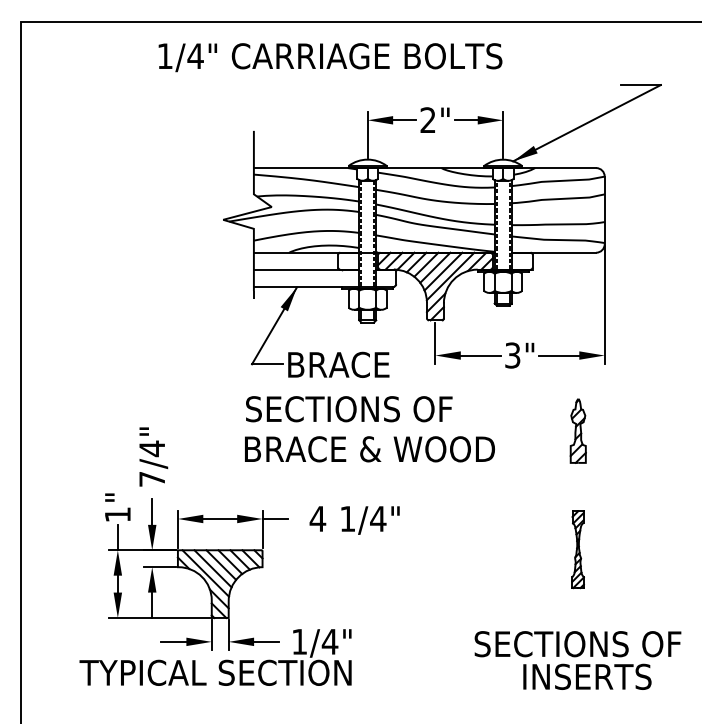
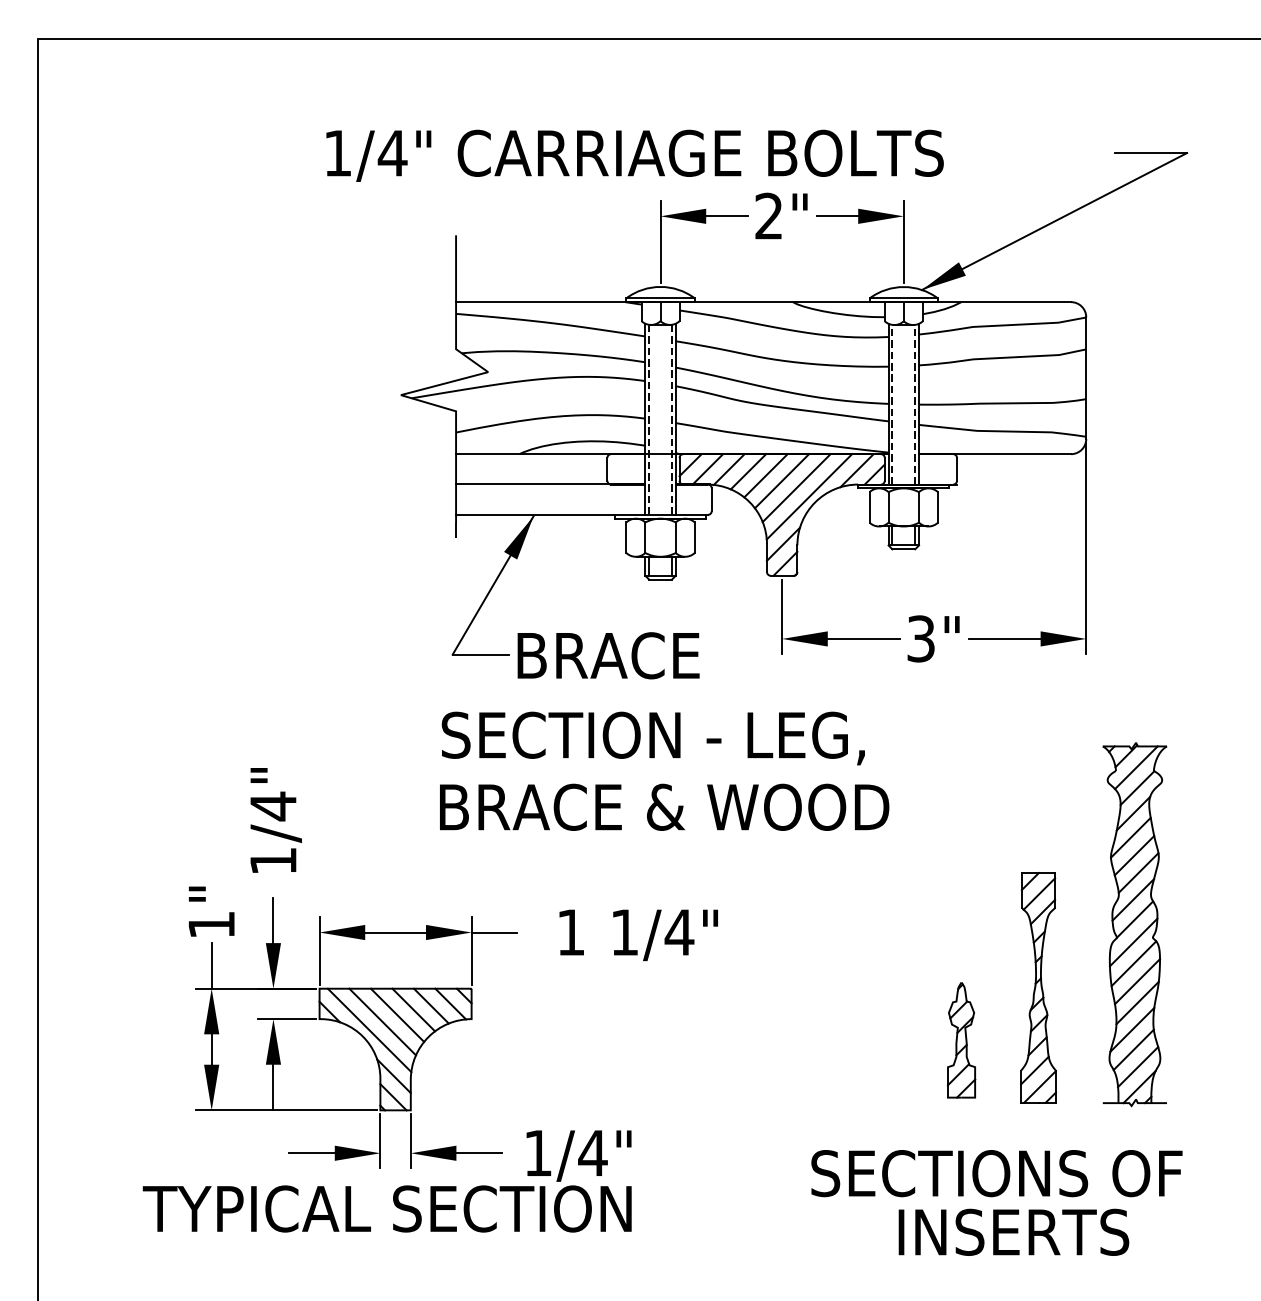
text: (330, 57) -> (634, 155), moved
text: (432, 410) -> (776, 737), SECTIONS OF -> SECTION - LEG,
part: (577, 430) -> (960, 1039), moved
text: (151, 479) -> (272, 861), 7/4" -> 1/4"
part: (631, 514) -> (1134, 924), added
text: (317, 518) -> (570, 931), 4 -> 1
part: (577, 549) -> (1037, 987), size x1.67
text: (577, 660) -> (996, 1202), moved

